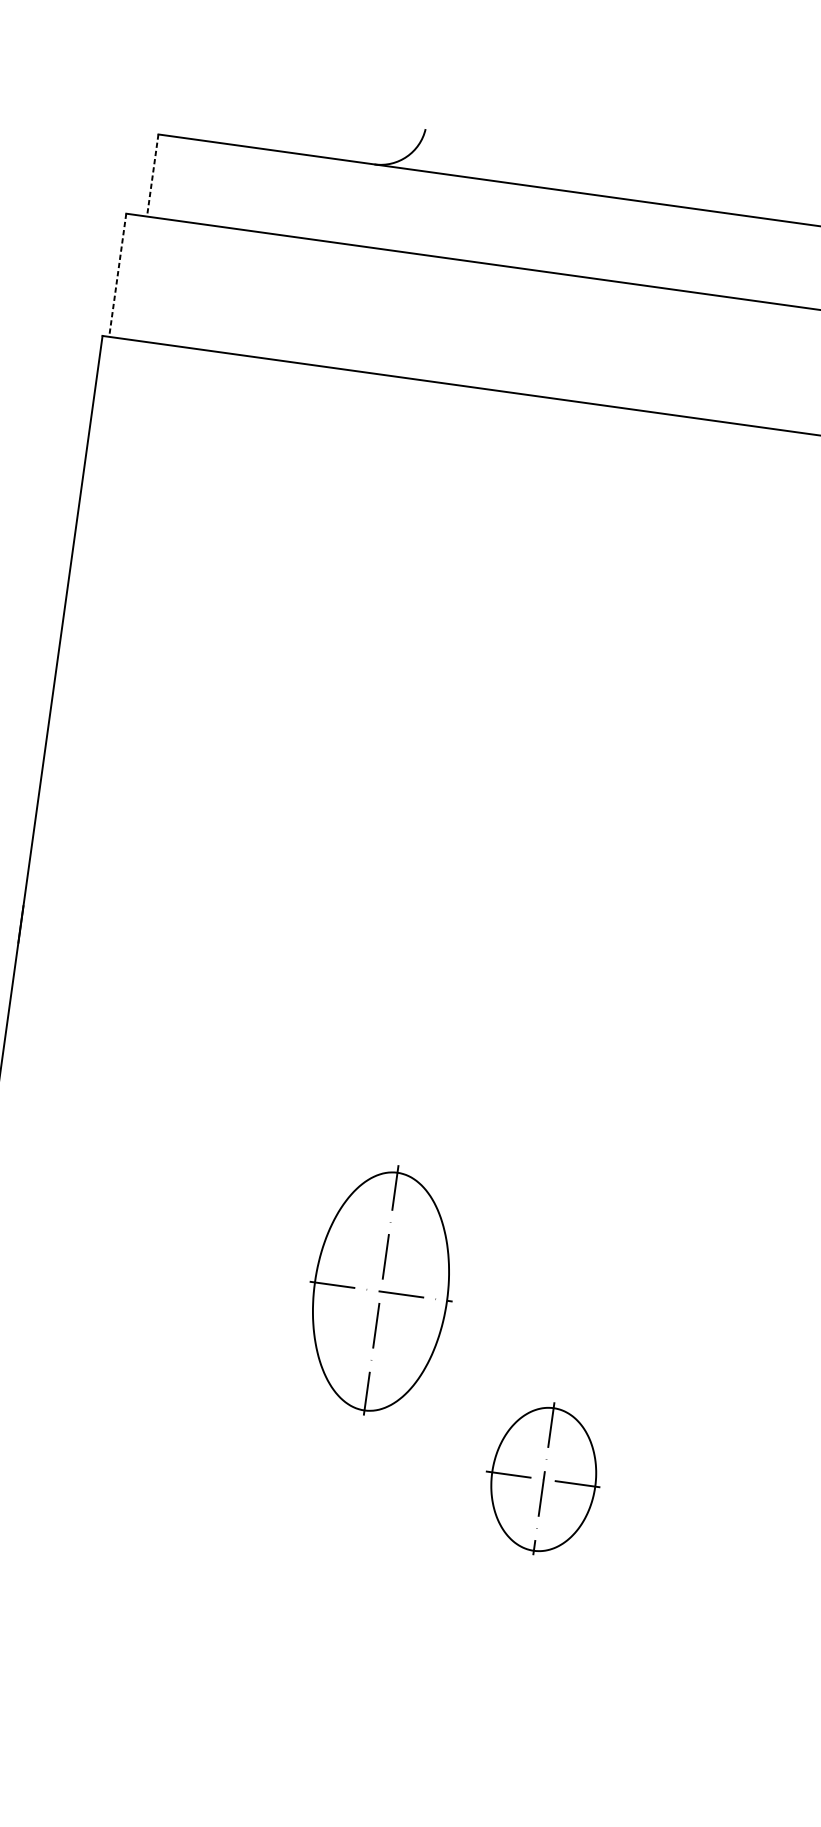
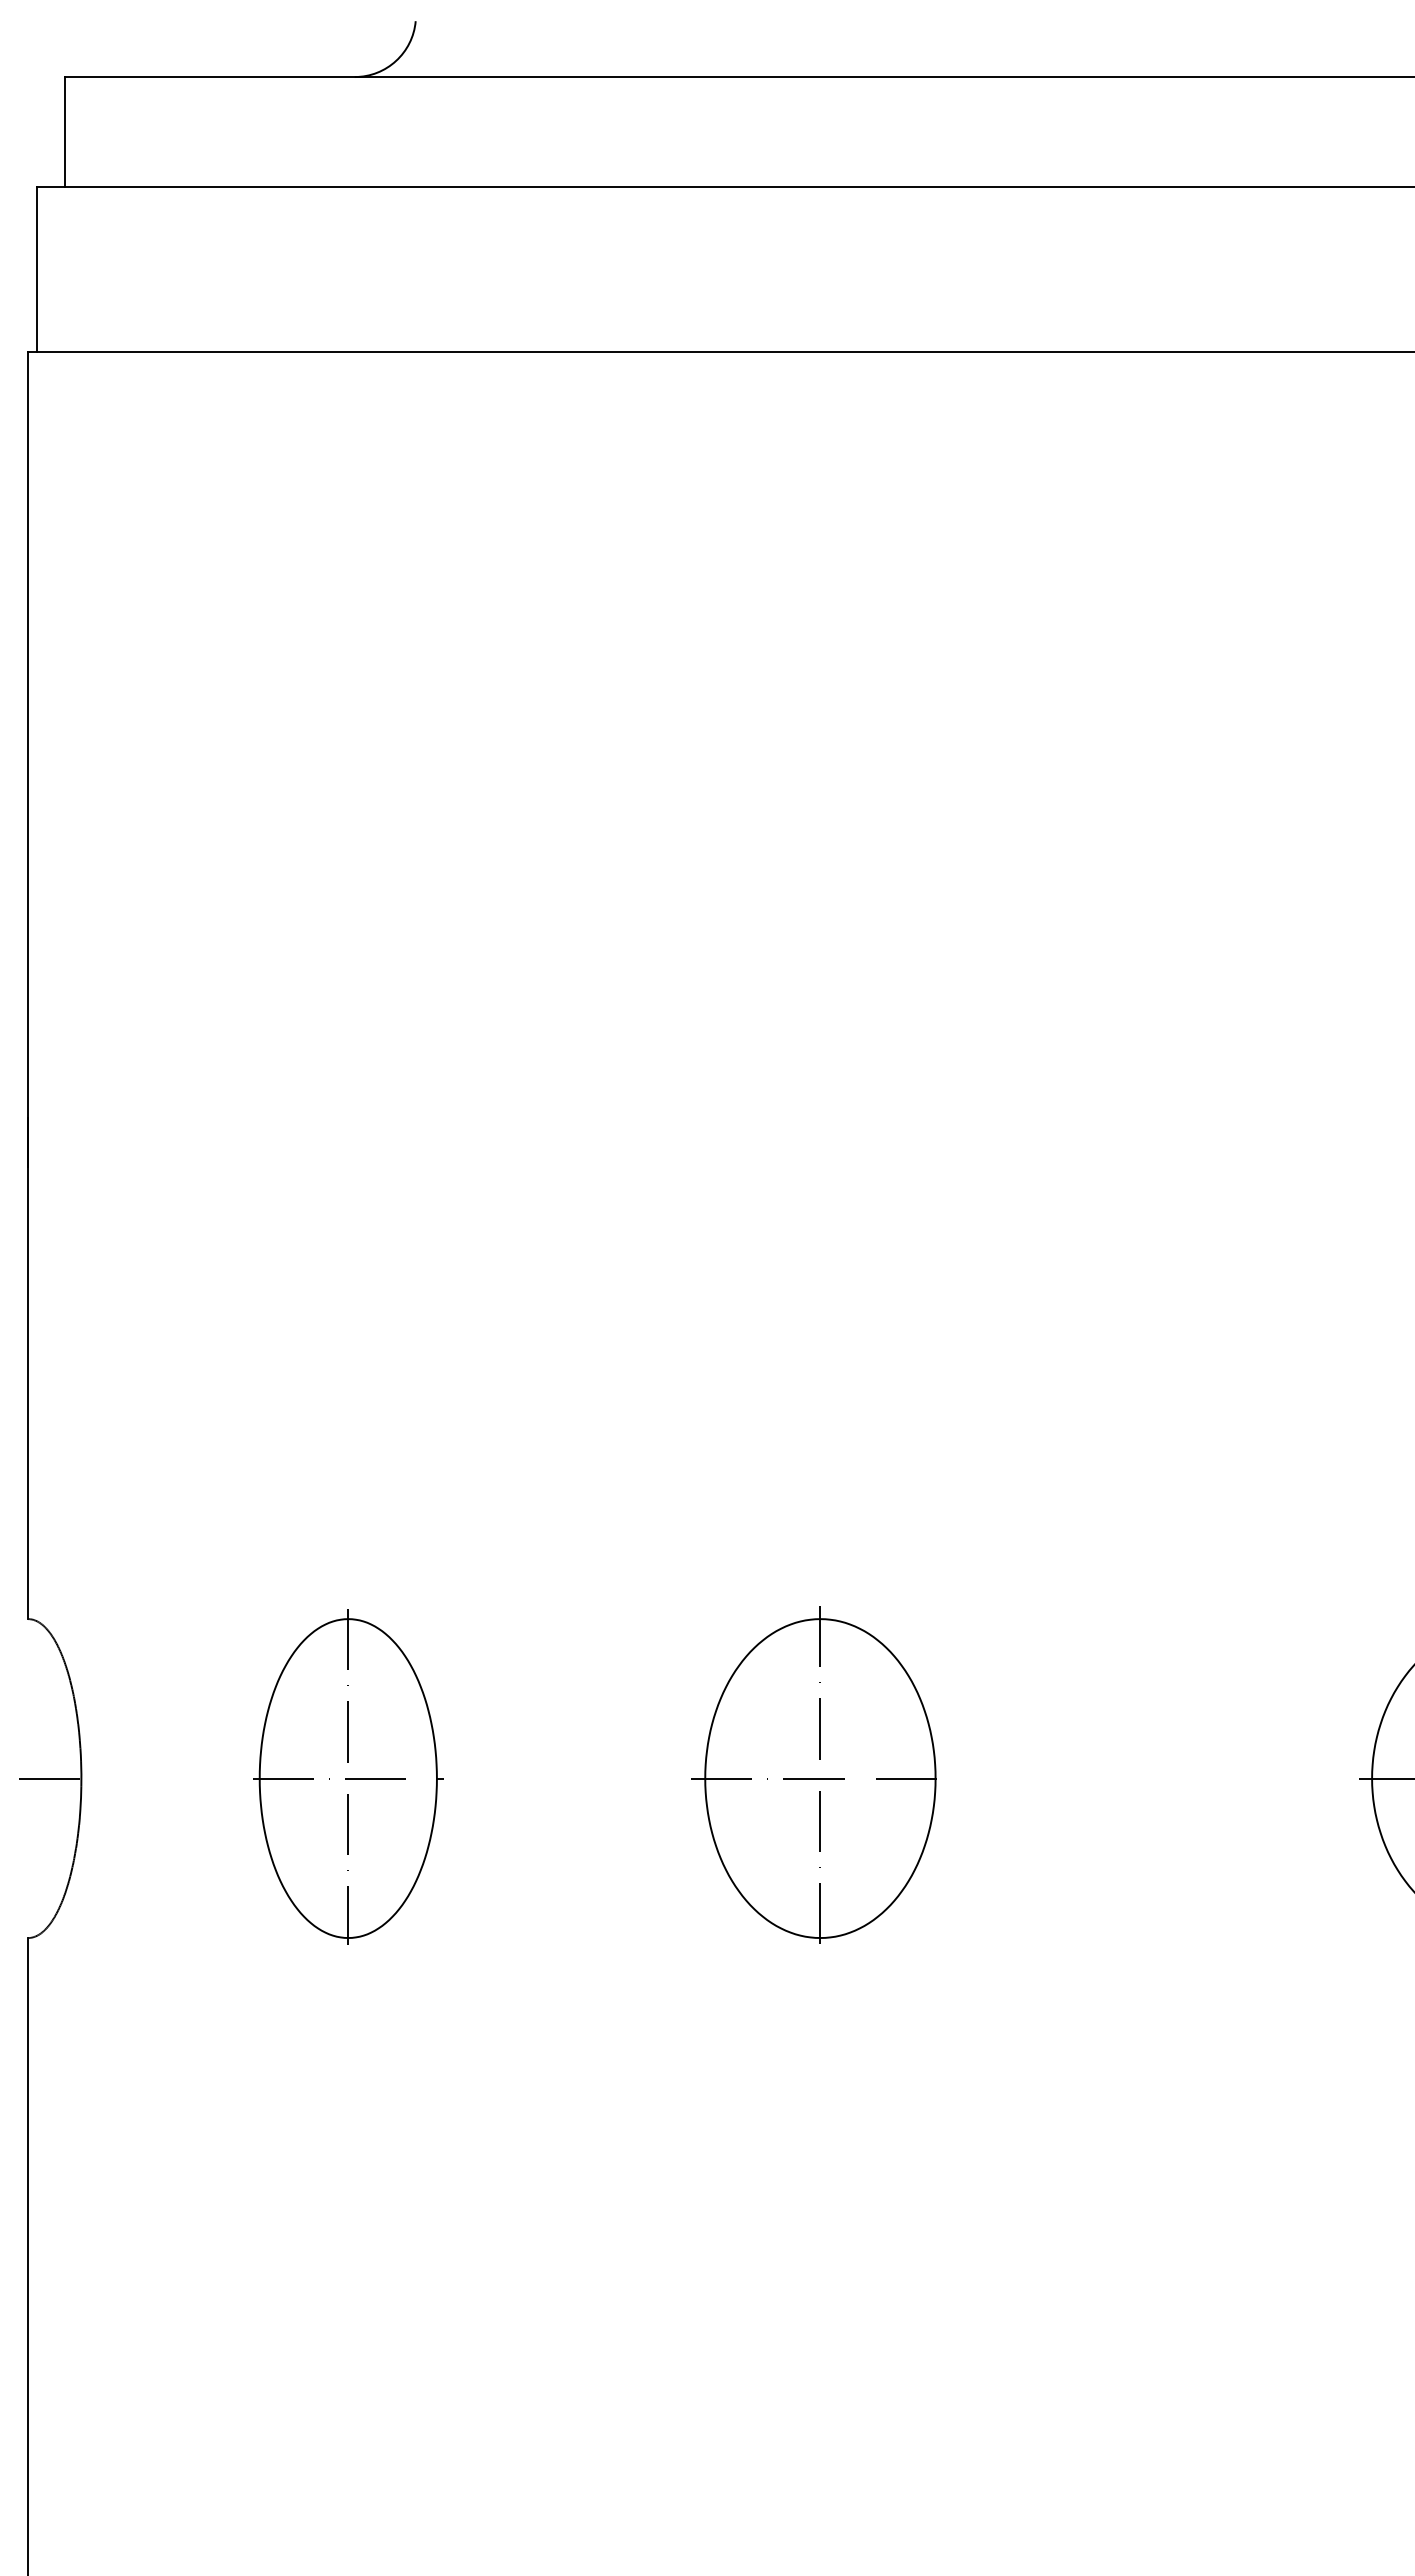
line: (153, 175) -> (65, 132), dashed -> solid
line: (118, 275) -> (37, 269), dashed -> solid
part: (381, 1290) -> (348, 1776), moved
part: (540, 1477) -> (813, 1774), size x1.67

